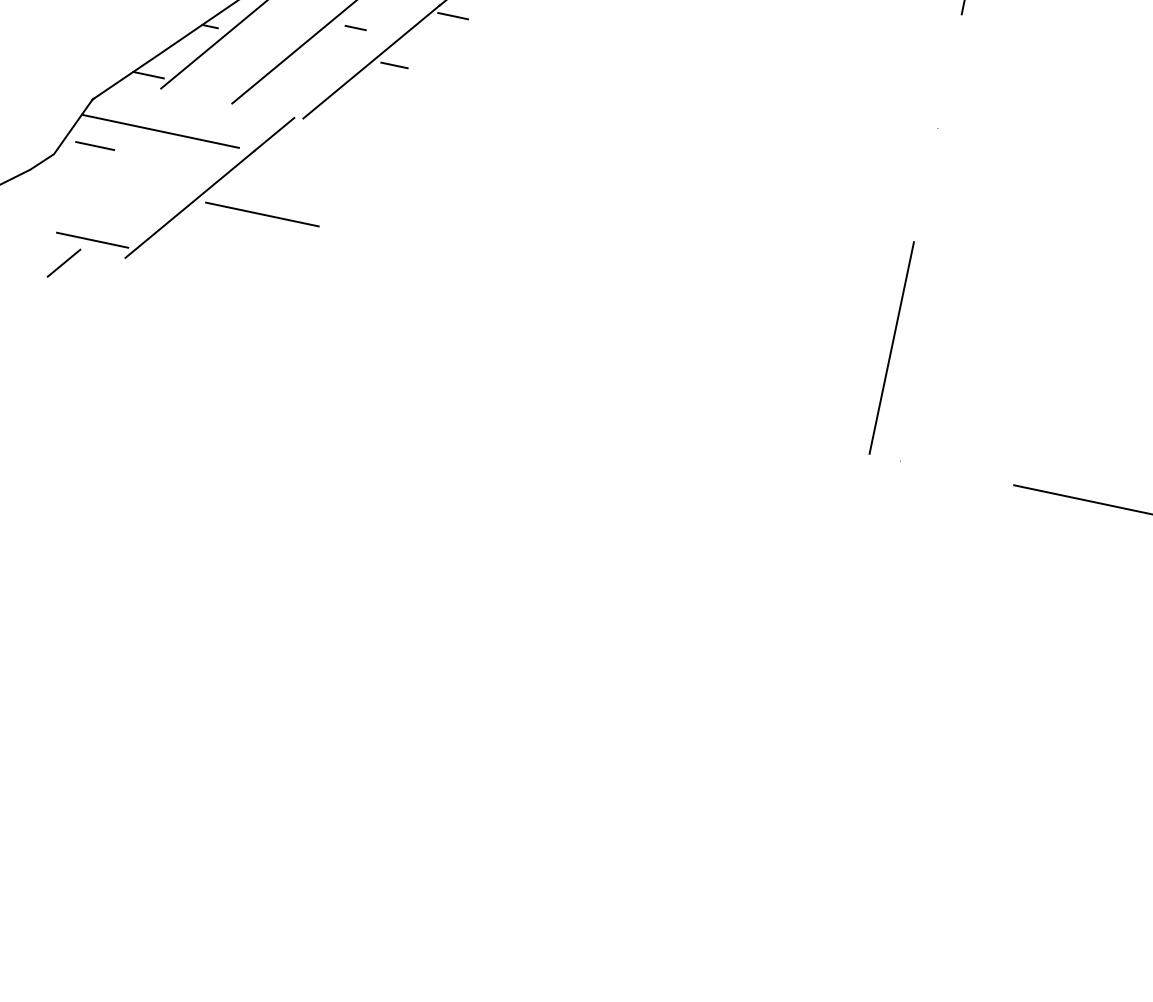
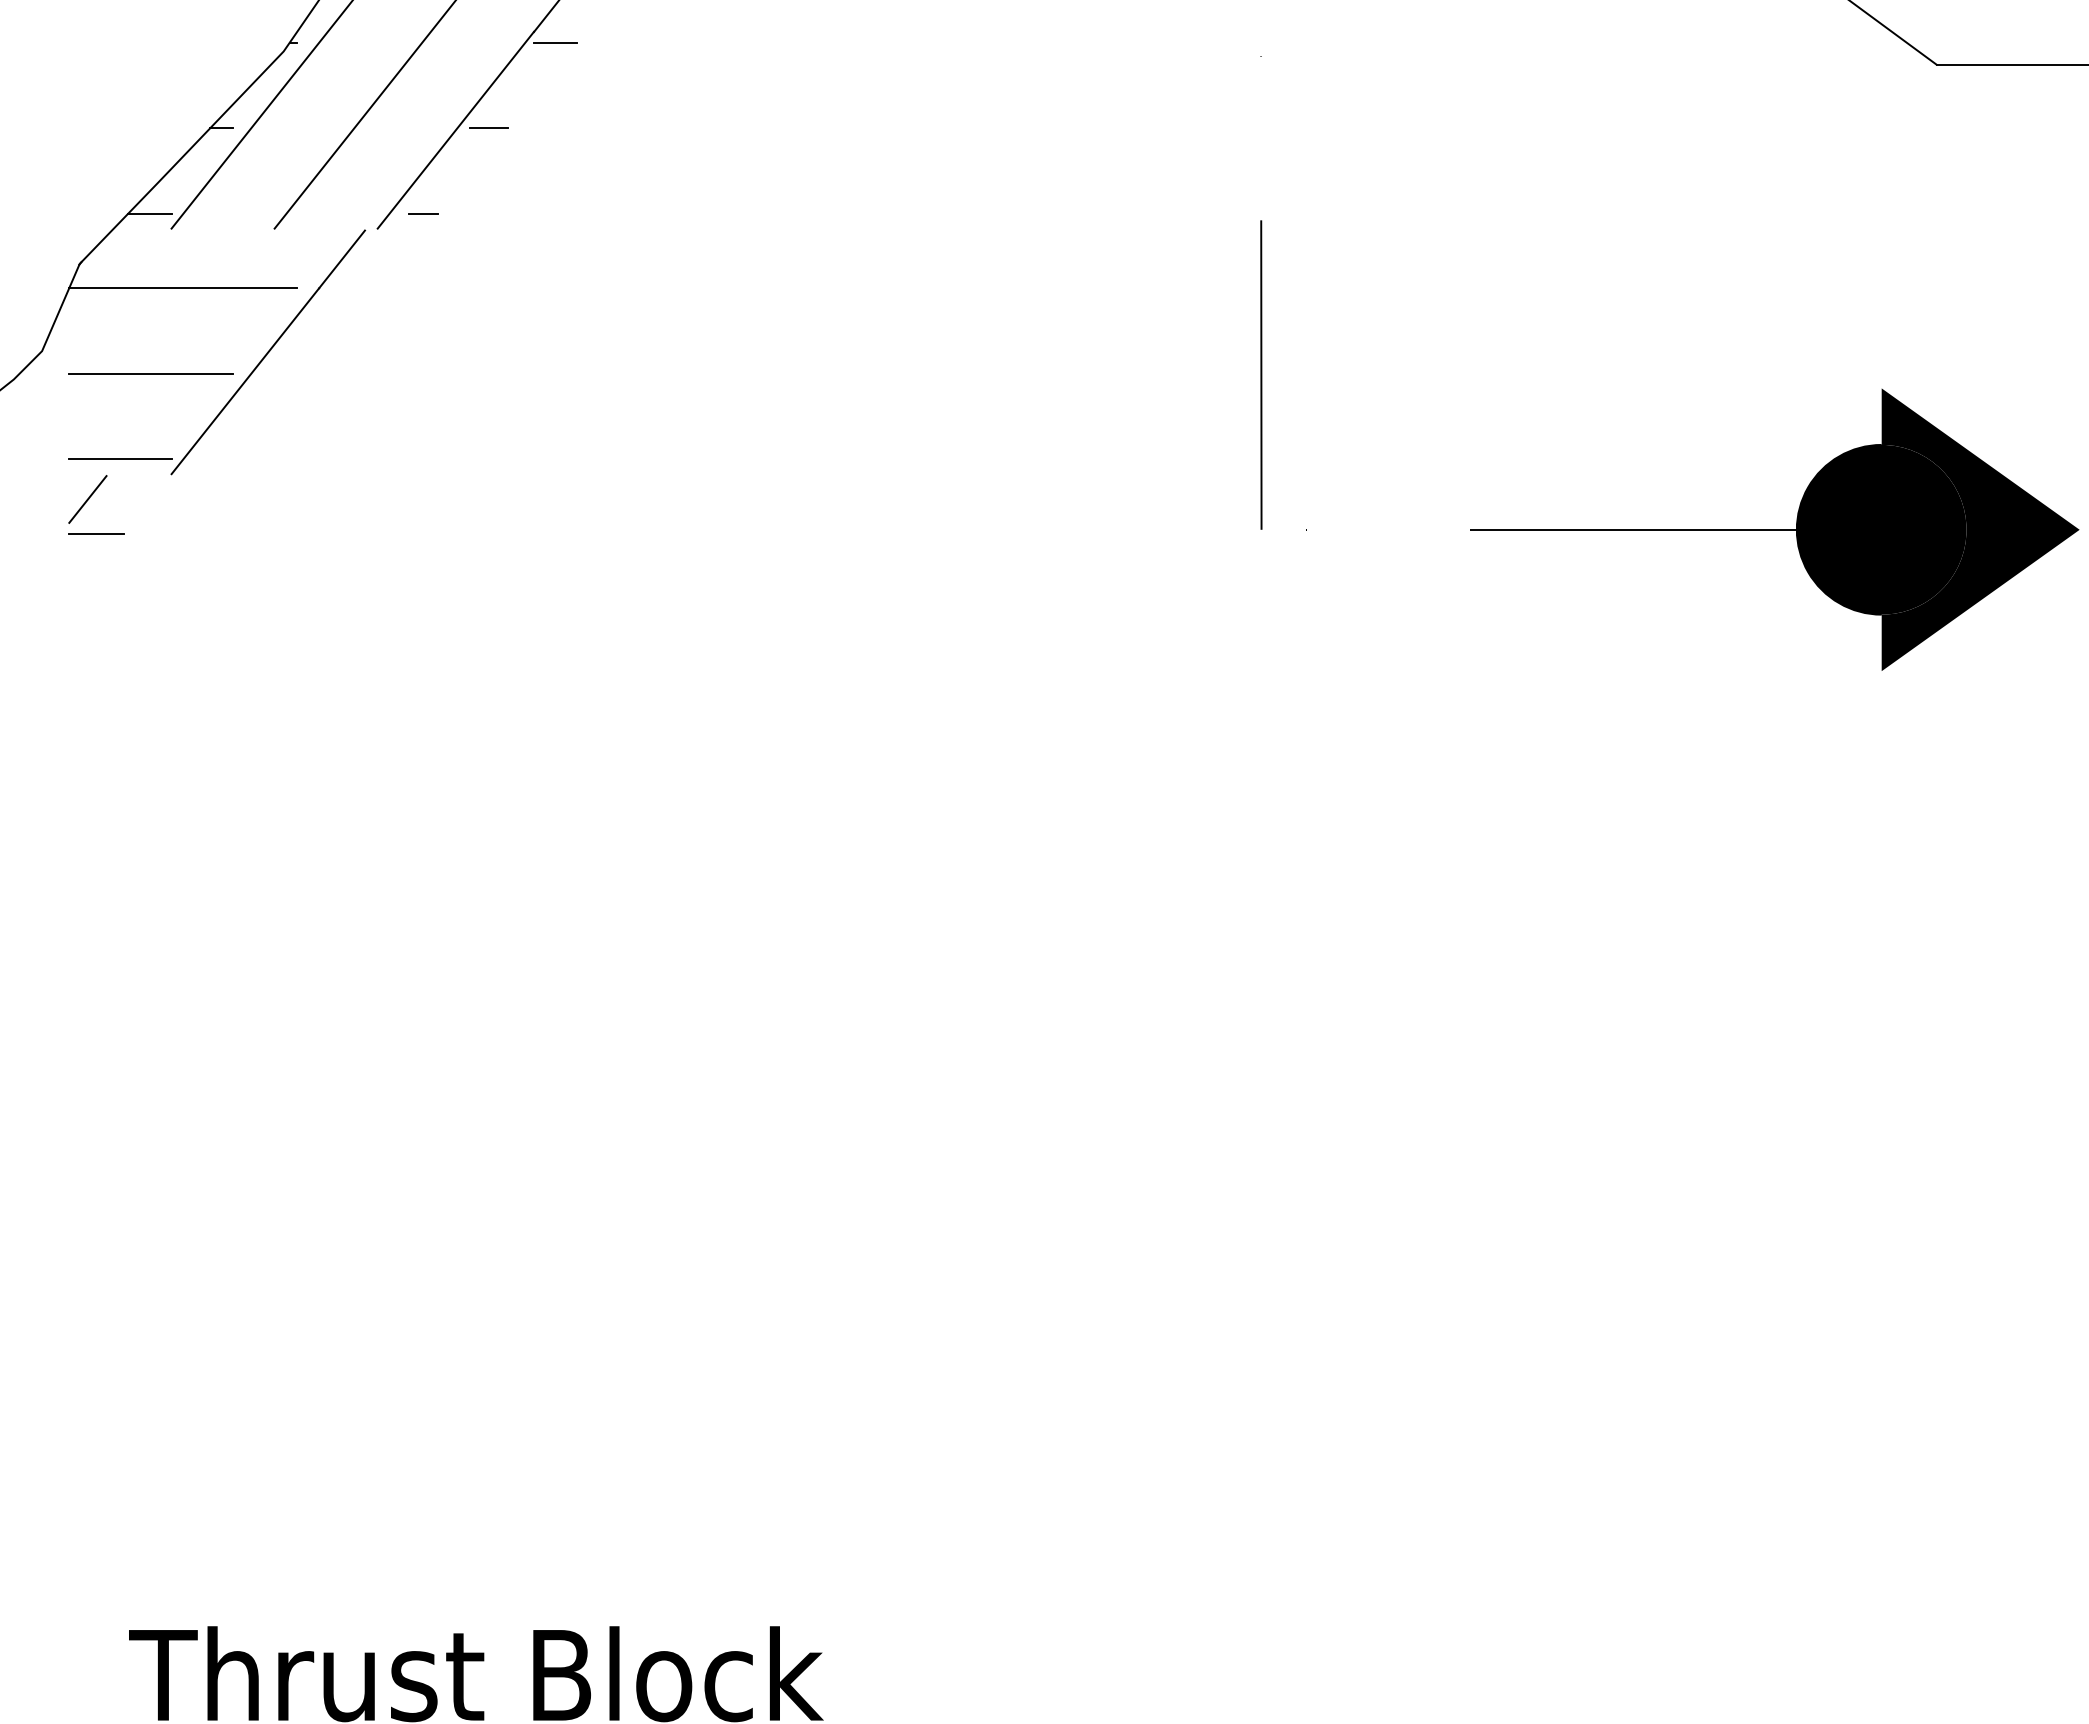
line: (355, 27) -> (423, 213), moved
line: (94, 145) -> (96, 533), moved
line: (262, 214) -> (150, 373), moved

